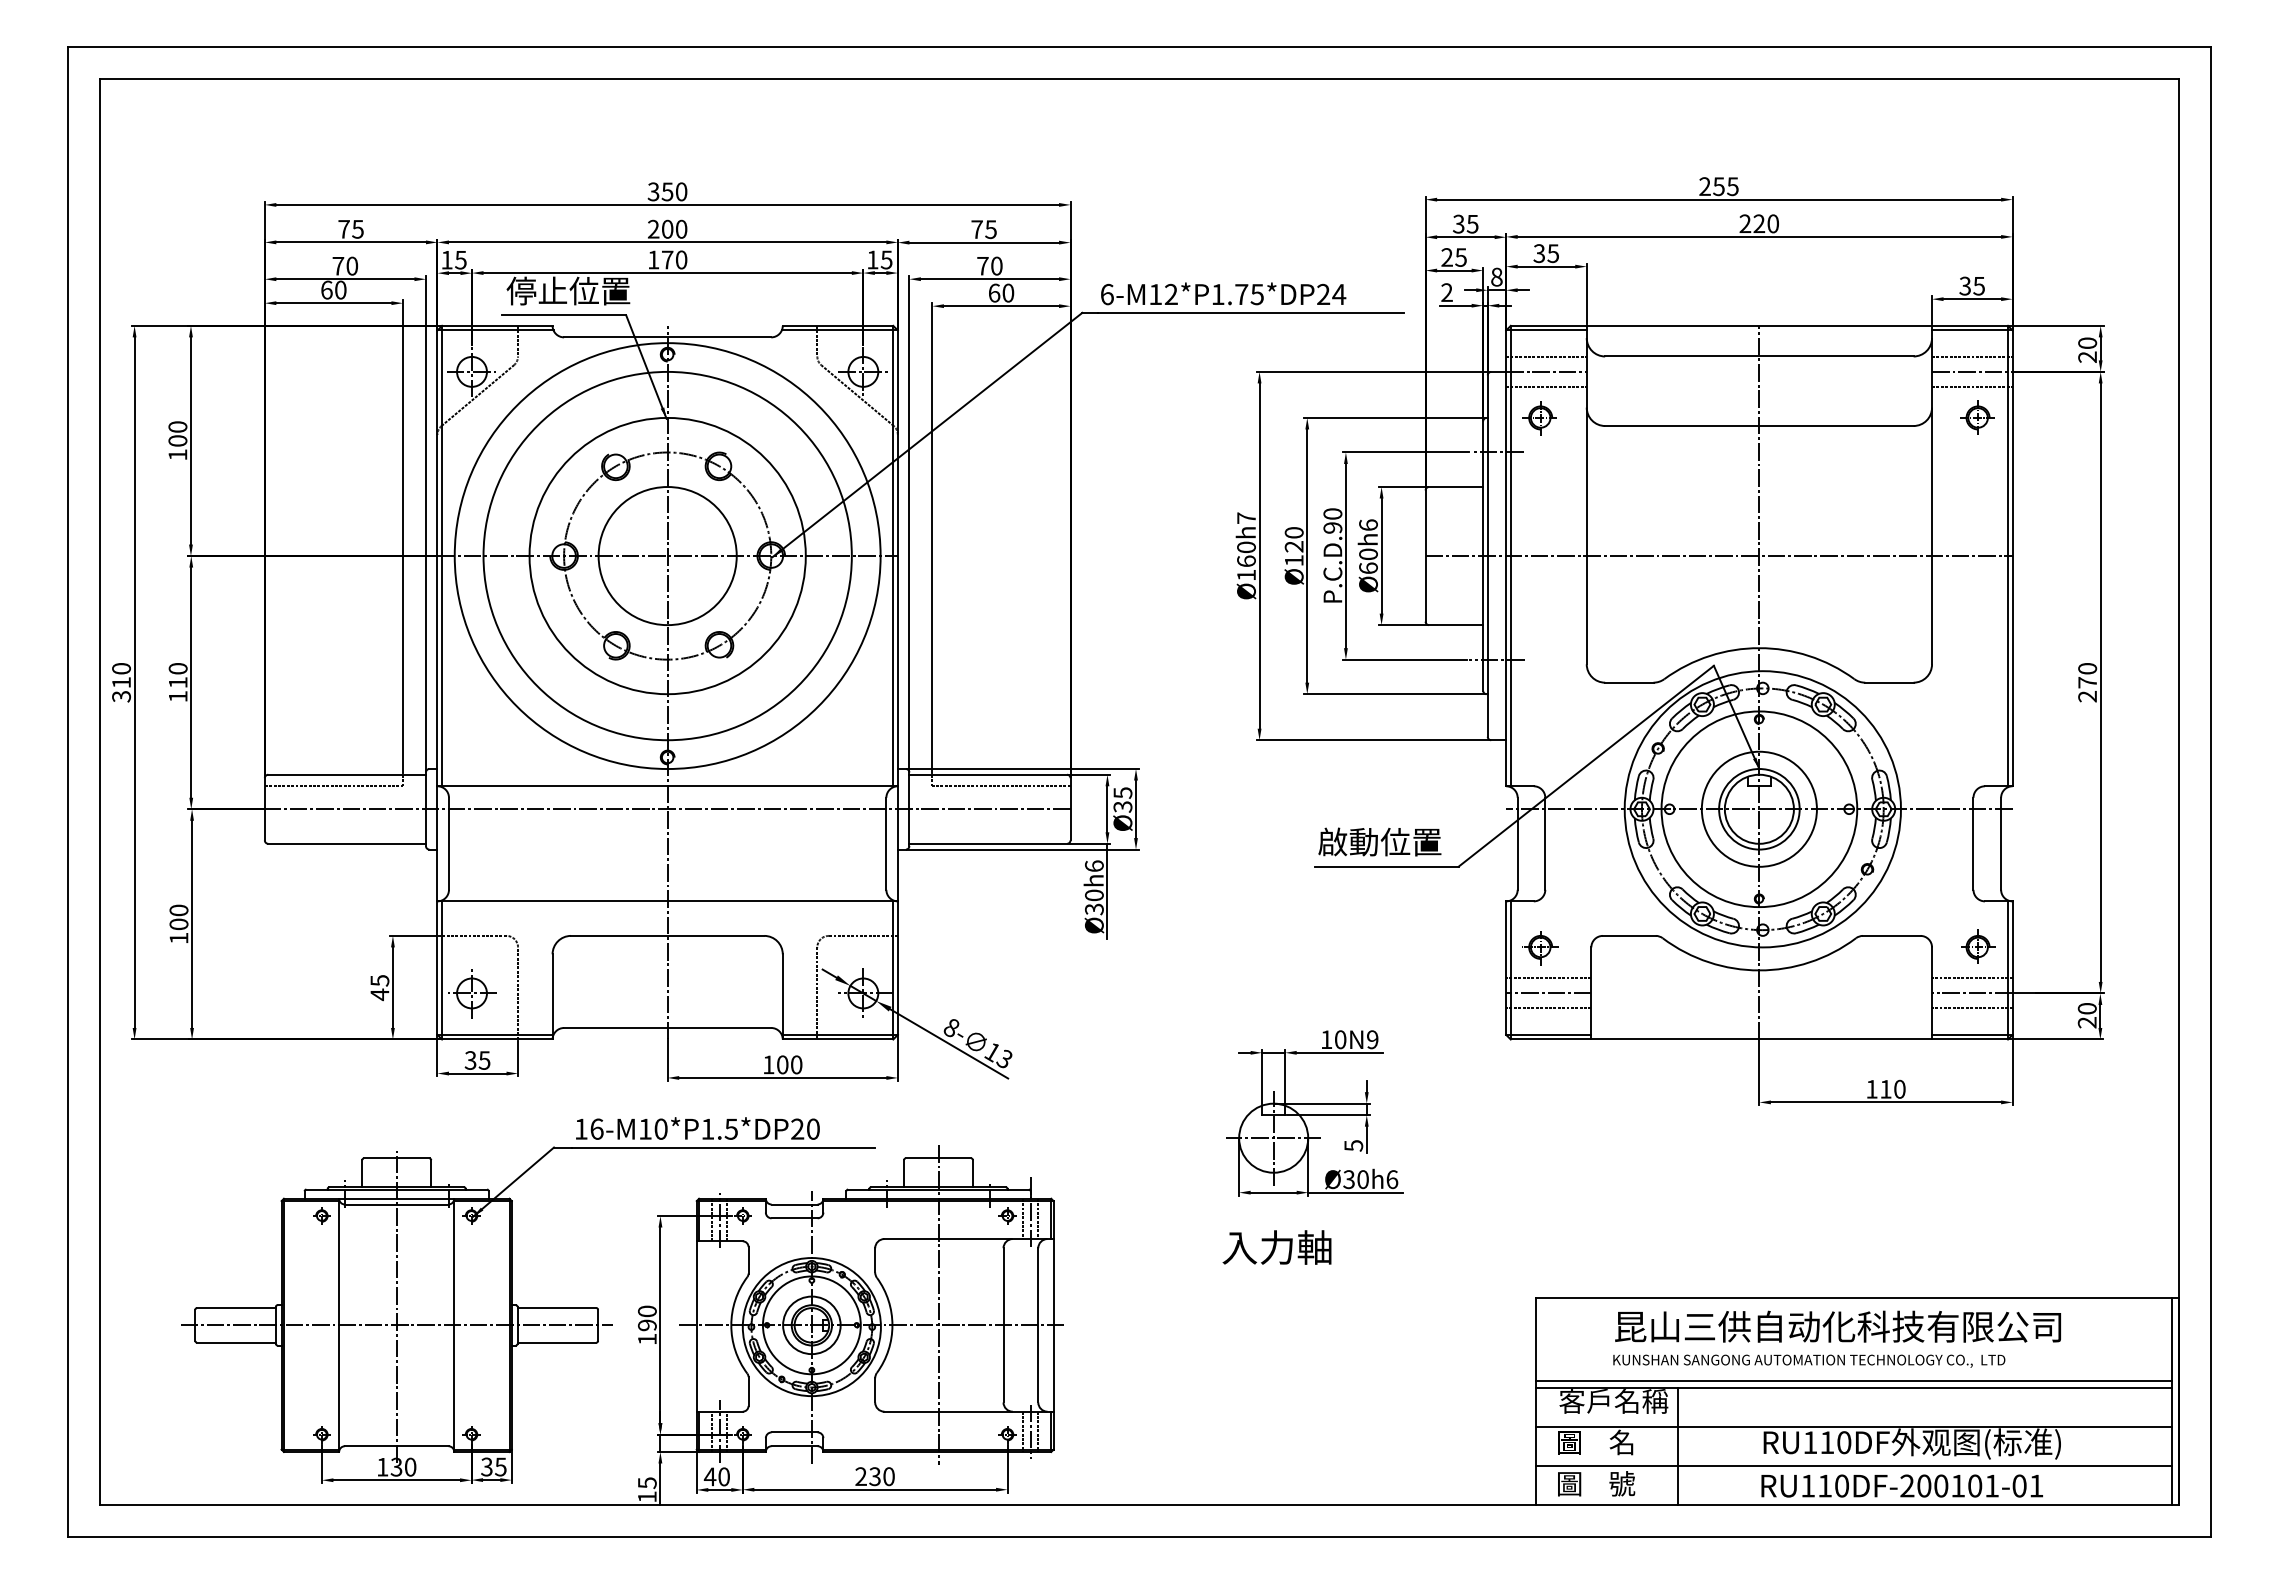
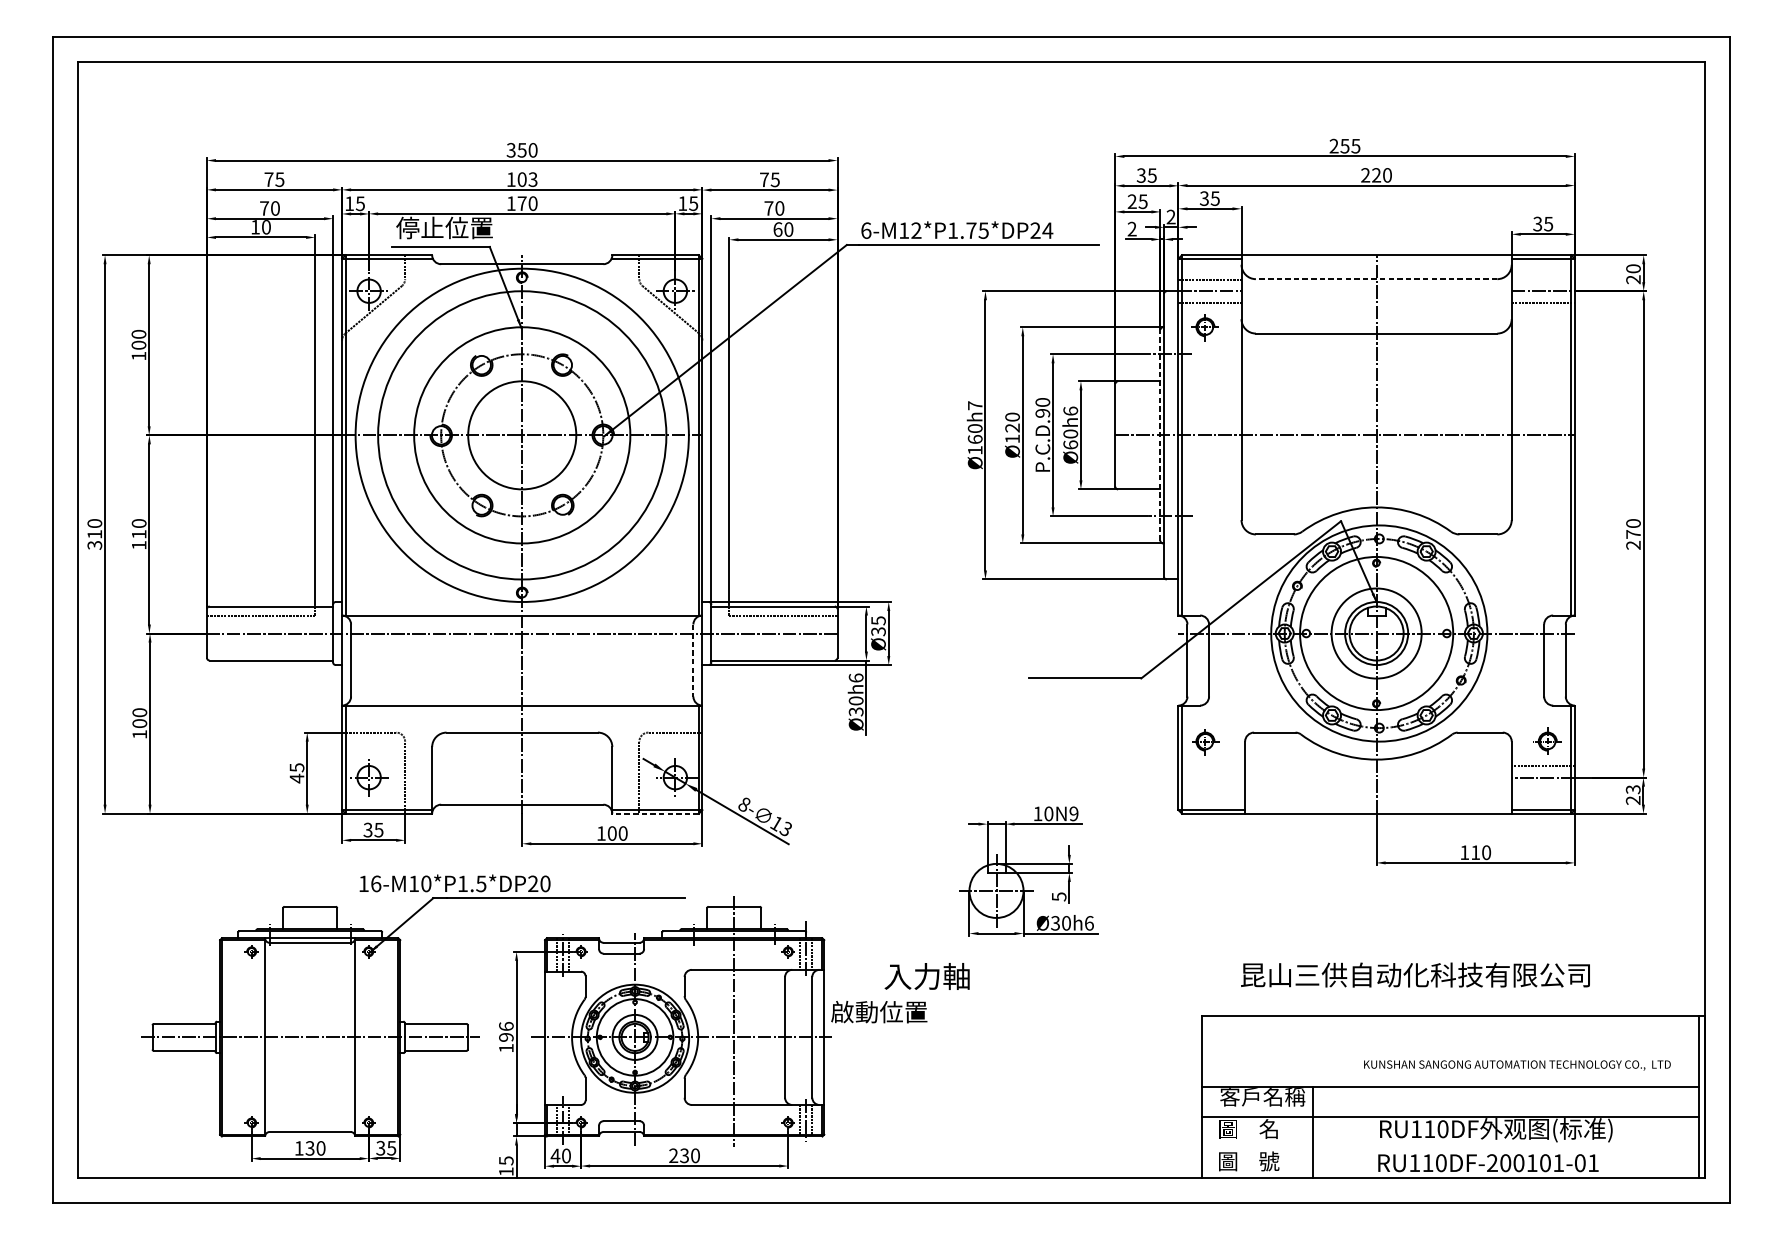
text: (667, 228) -> (522, 179), 200 -> 103
text: (1496, 276) -> (1170, 216), 8 -> 2
text: (326, 289) -> (255, 226), 60 -> 10
line: (1758, 356) -> (1375, 279), solid -> dashed
line: (1972, 356) -> (1543, 279), removed
part: (1977, 417) -> (1547, 326), removed
line: (1483, 556) -> (1160, 435), solid -> dashed
text: (1379, 841) -> (878, 1011), moved
line: (886, 844) -> (693, 661), solid -> dashed
line: (1548, 978) -> (1211, 765), removed
line: (1548, 993) -> (1211, 777), removed
line: (1548, 1008) -> (1211, 789), removed
line: (1972, 1008) -> (1543, 789), removed
text: (2087, 1008) -> (1633, 789), 20 -> 23
line: (837, 1039) -> (655, 813), solid -> dashed
text: (697, 1128) -> (454, 883), moved
text: (1276, 1247) -> (926, 976), moved
line: (396, 1306) -> (310, 1022), removed
text: (647, 1311) -> (506, 1026), 190 -> 196
text: (1837, 1326) -> (1415, 974), moved
text: (1809, 1360) -> (1517, 1064), moved
line: (1853, 1381) -> (1450, 1081), removed
line: (1853, 1465) -> (1450, 1147), removed

